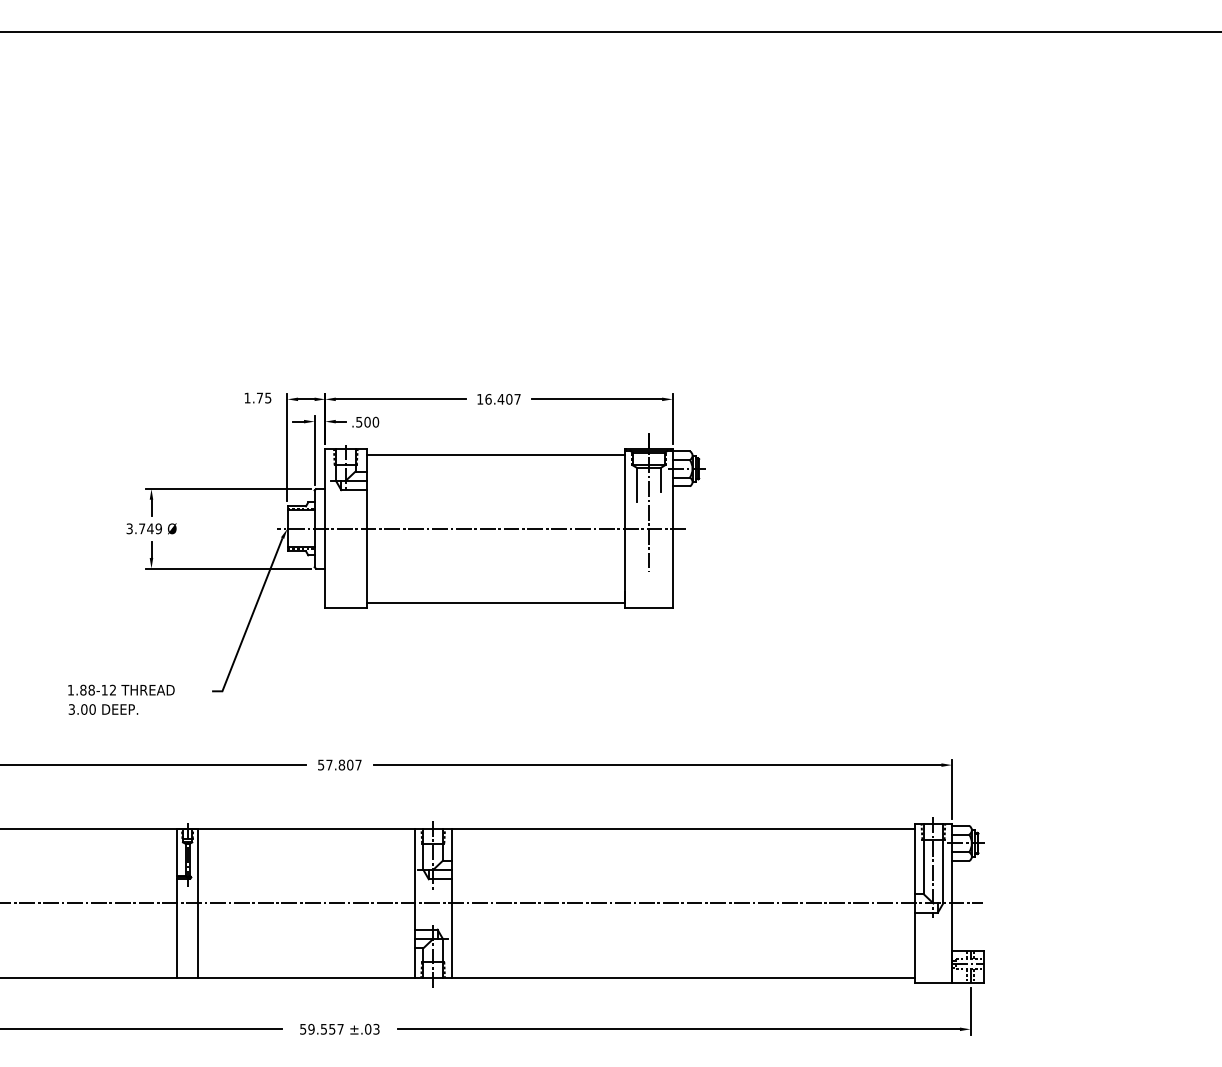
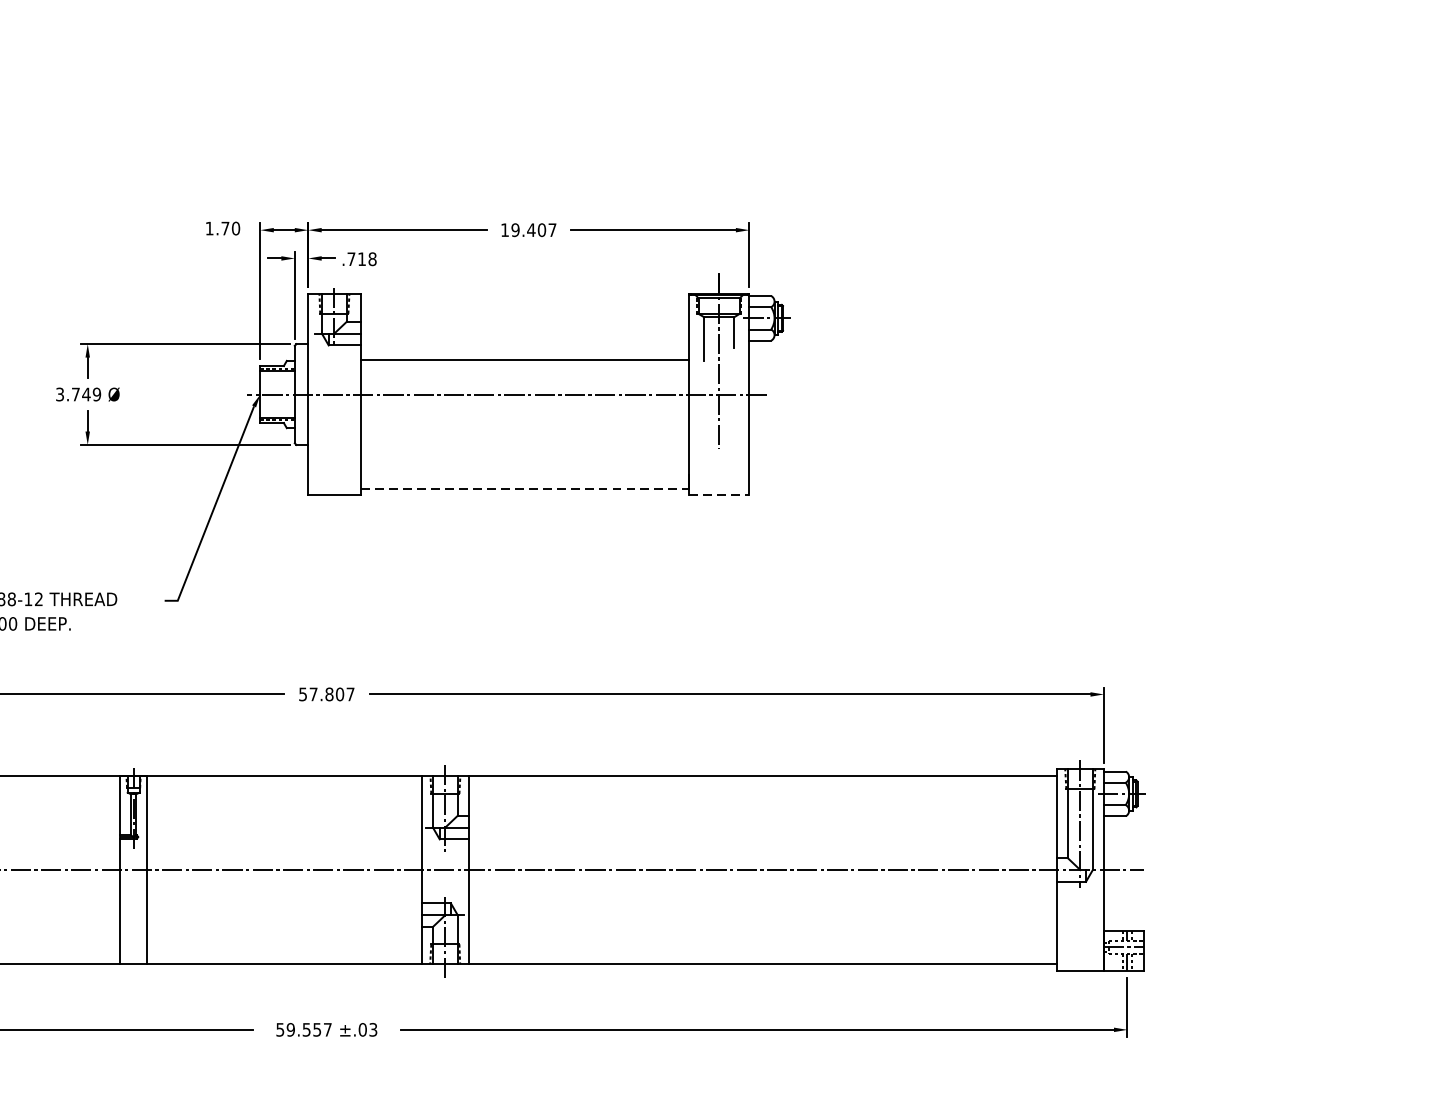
text: (268, 397) -> (236, 227), 1.75 -> 1.70
text: (488, 399) -> (515, 230), 16.407 -> 19.407
text: (367, 421) -> (361, 258), .500 -> .718
line: (495, 454) -> (524, 359), moved
line: (496, 602) -> (525, 488), solid -> dashed
line: (648, 608) -> (718, 495), solid -> dashed

